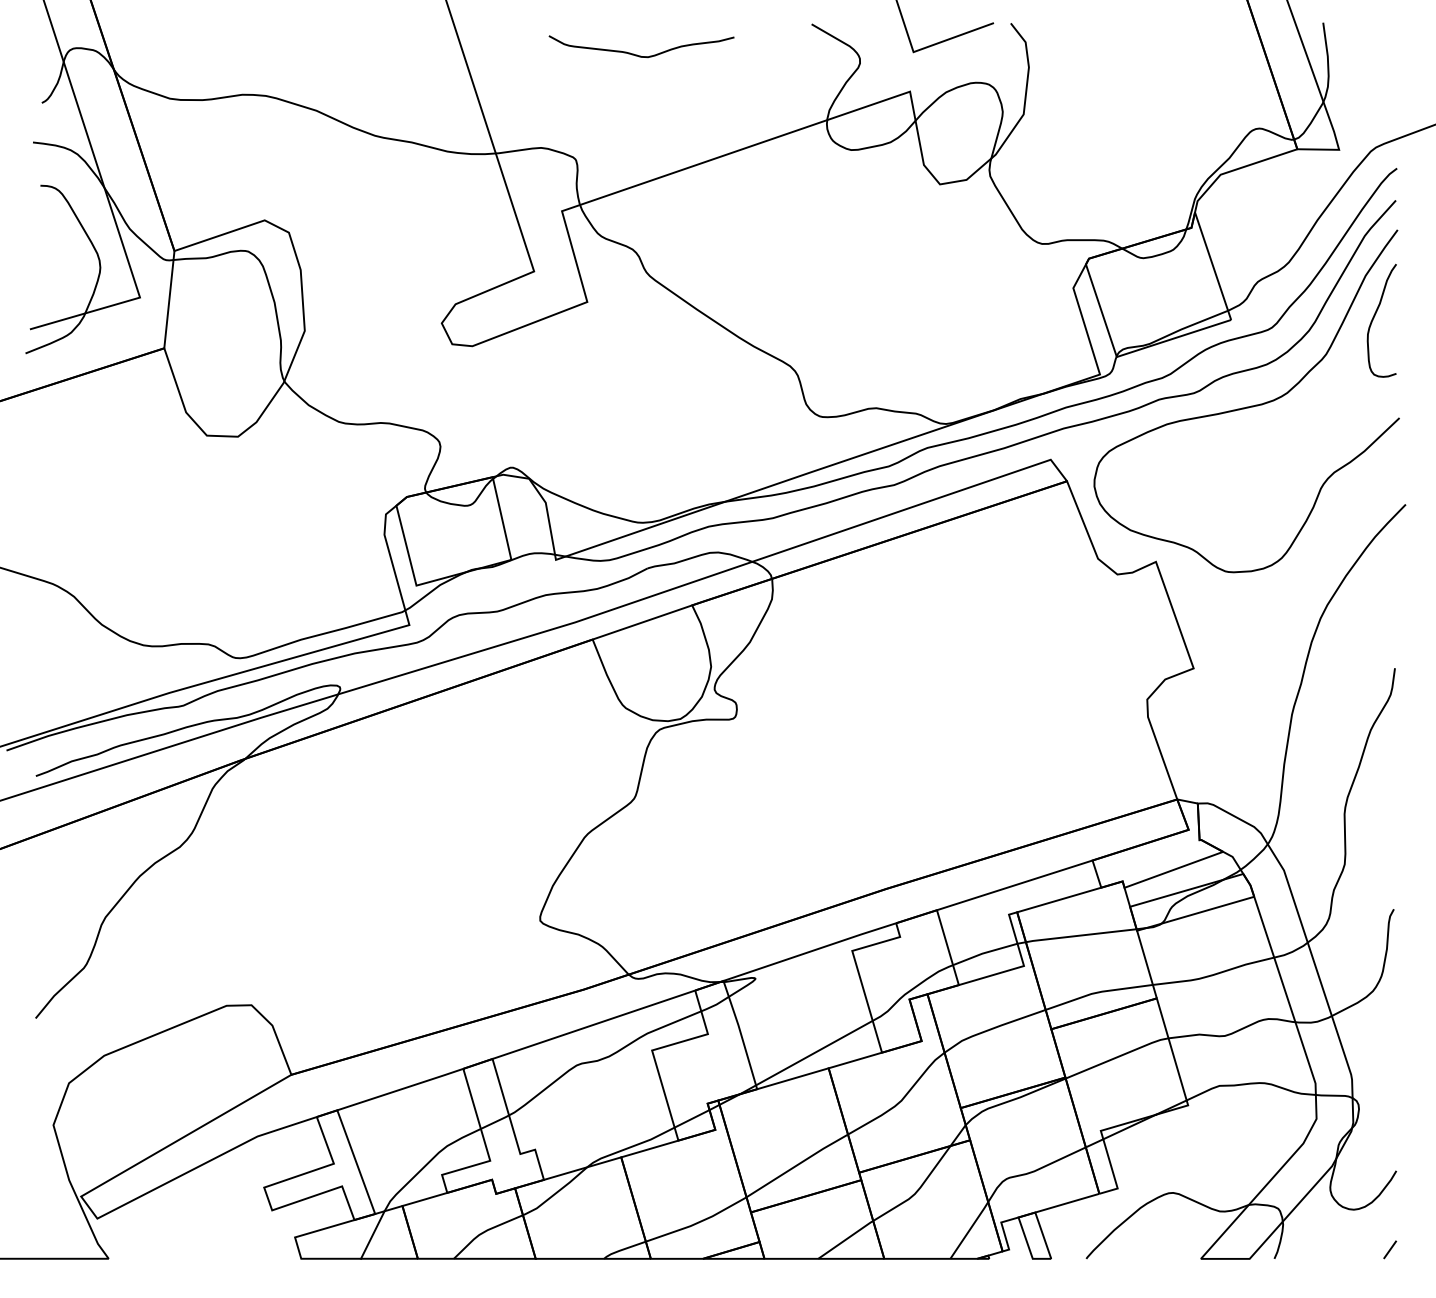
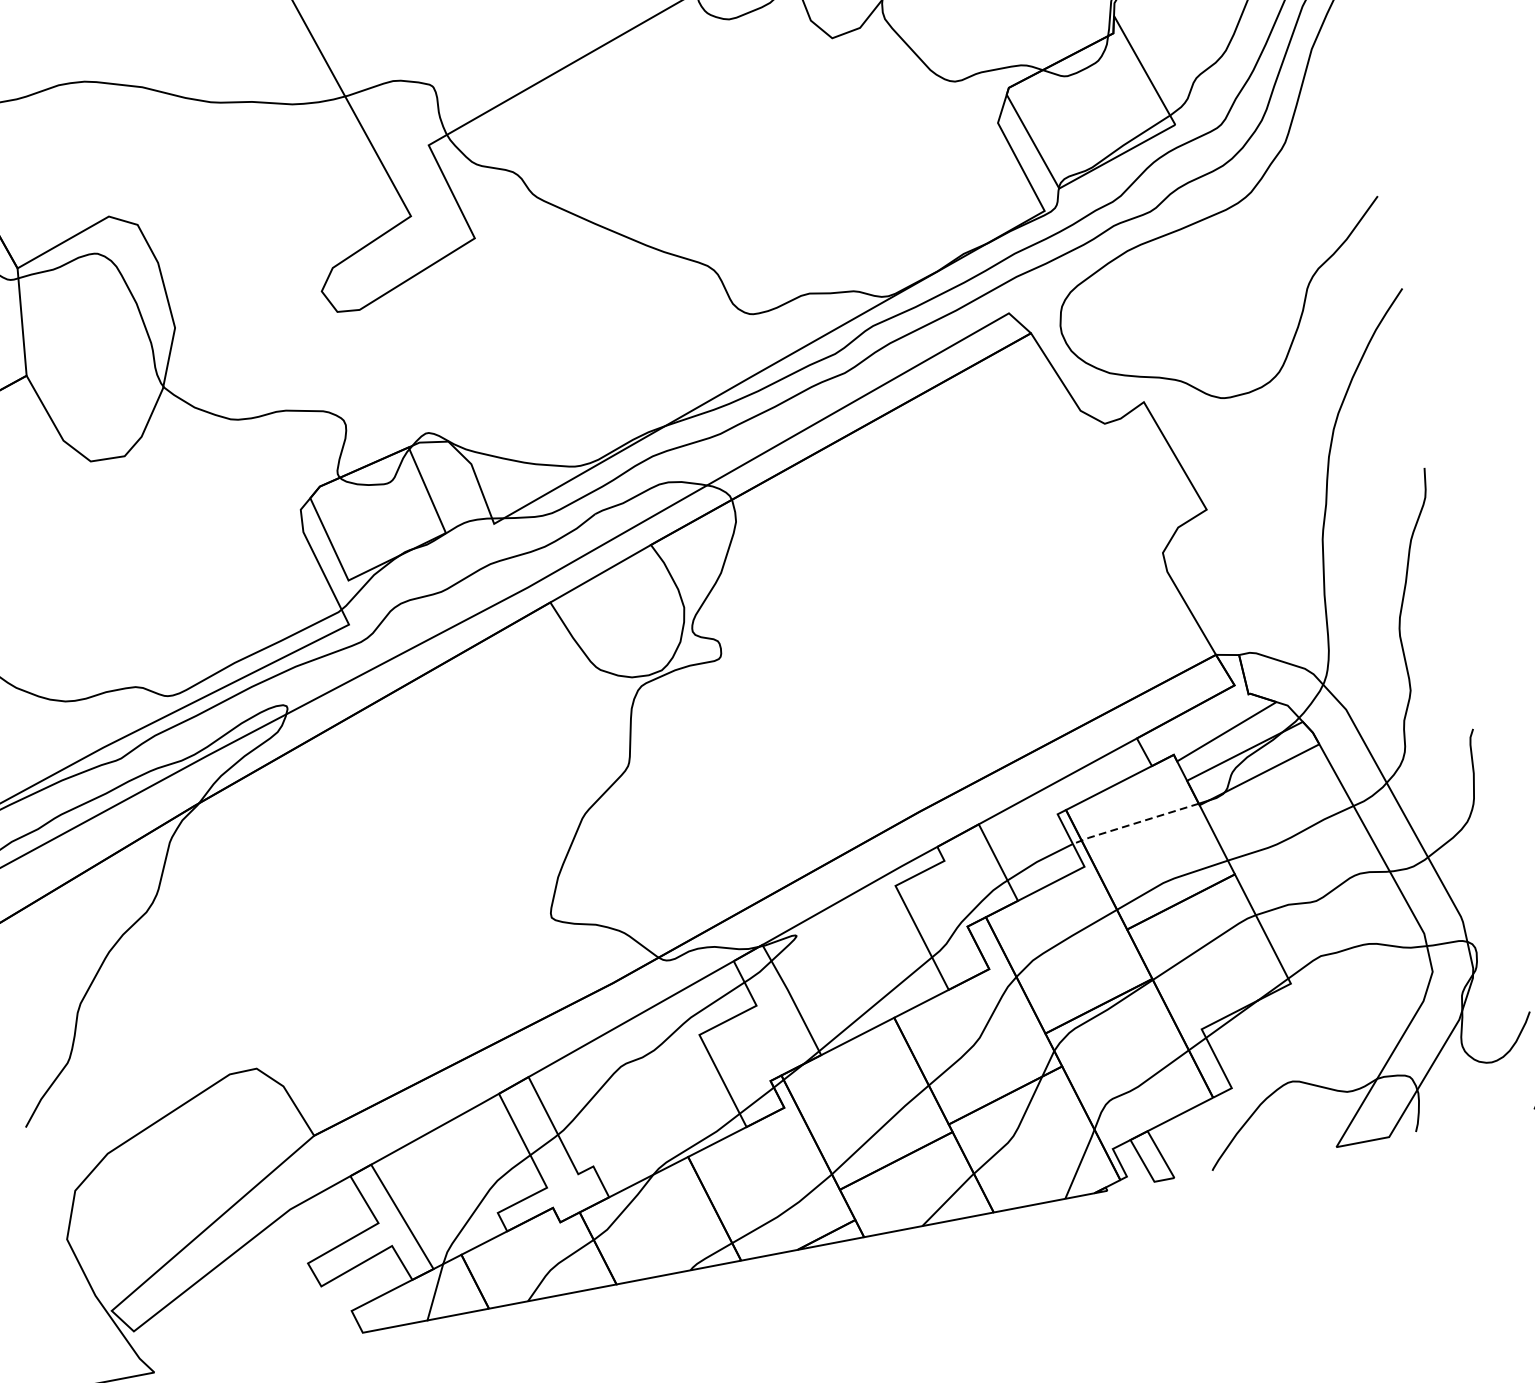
curve: (1375, 316) -> (1330, 91), removed
line: (1076, 936) -> (1135, 823), solid -> dashed

